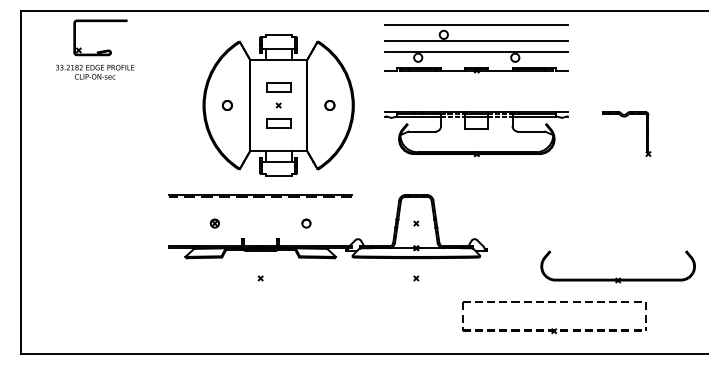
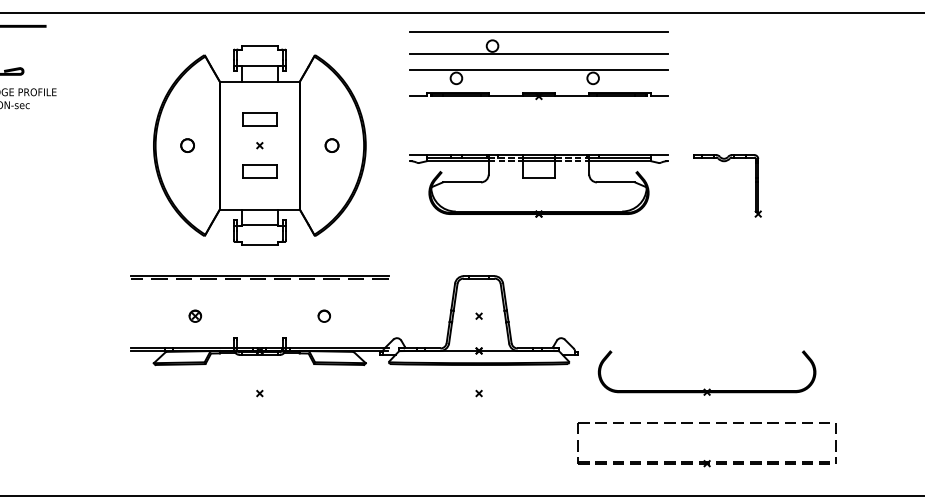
part: (625, 117) -> (725, 162), moved
part: (327, 245) -> (353, 347), moved
part: (616, 277) -> (704, 387), moved
part: (555, 328) -> (709, 459), moved

